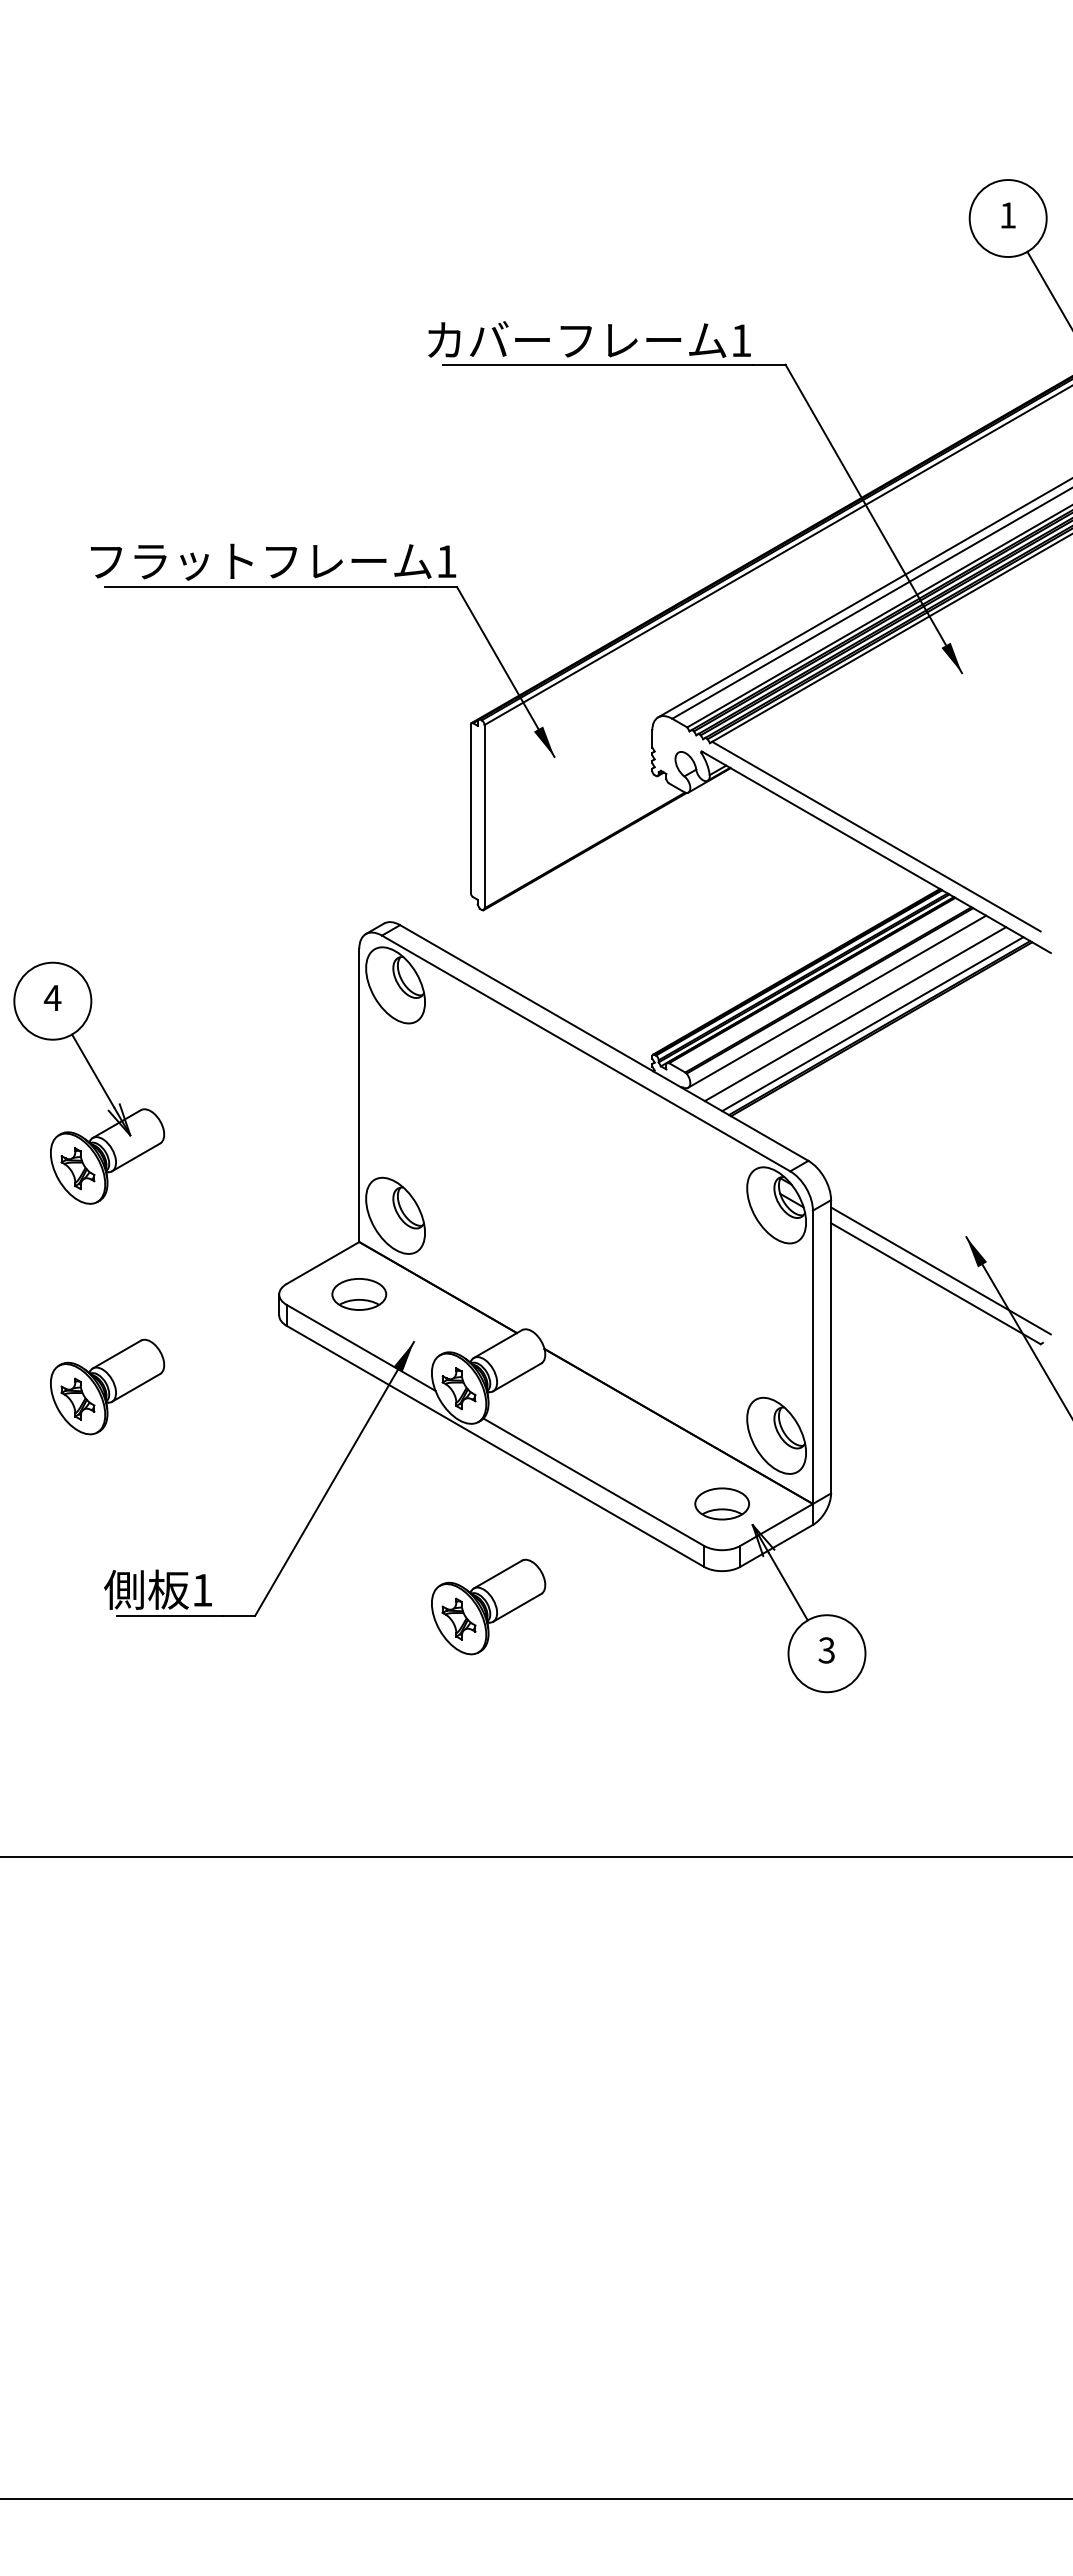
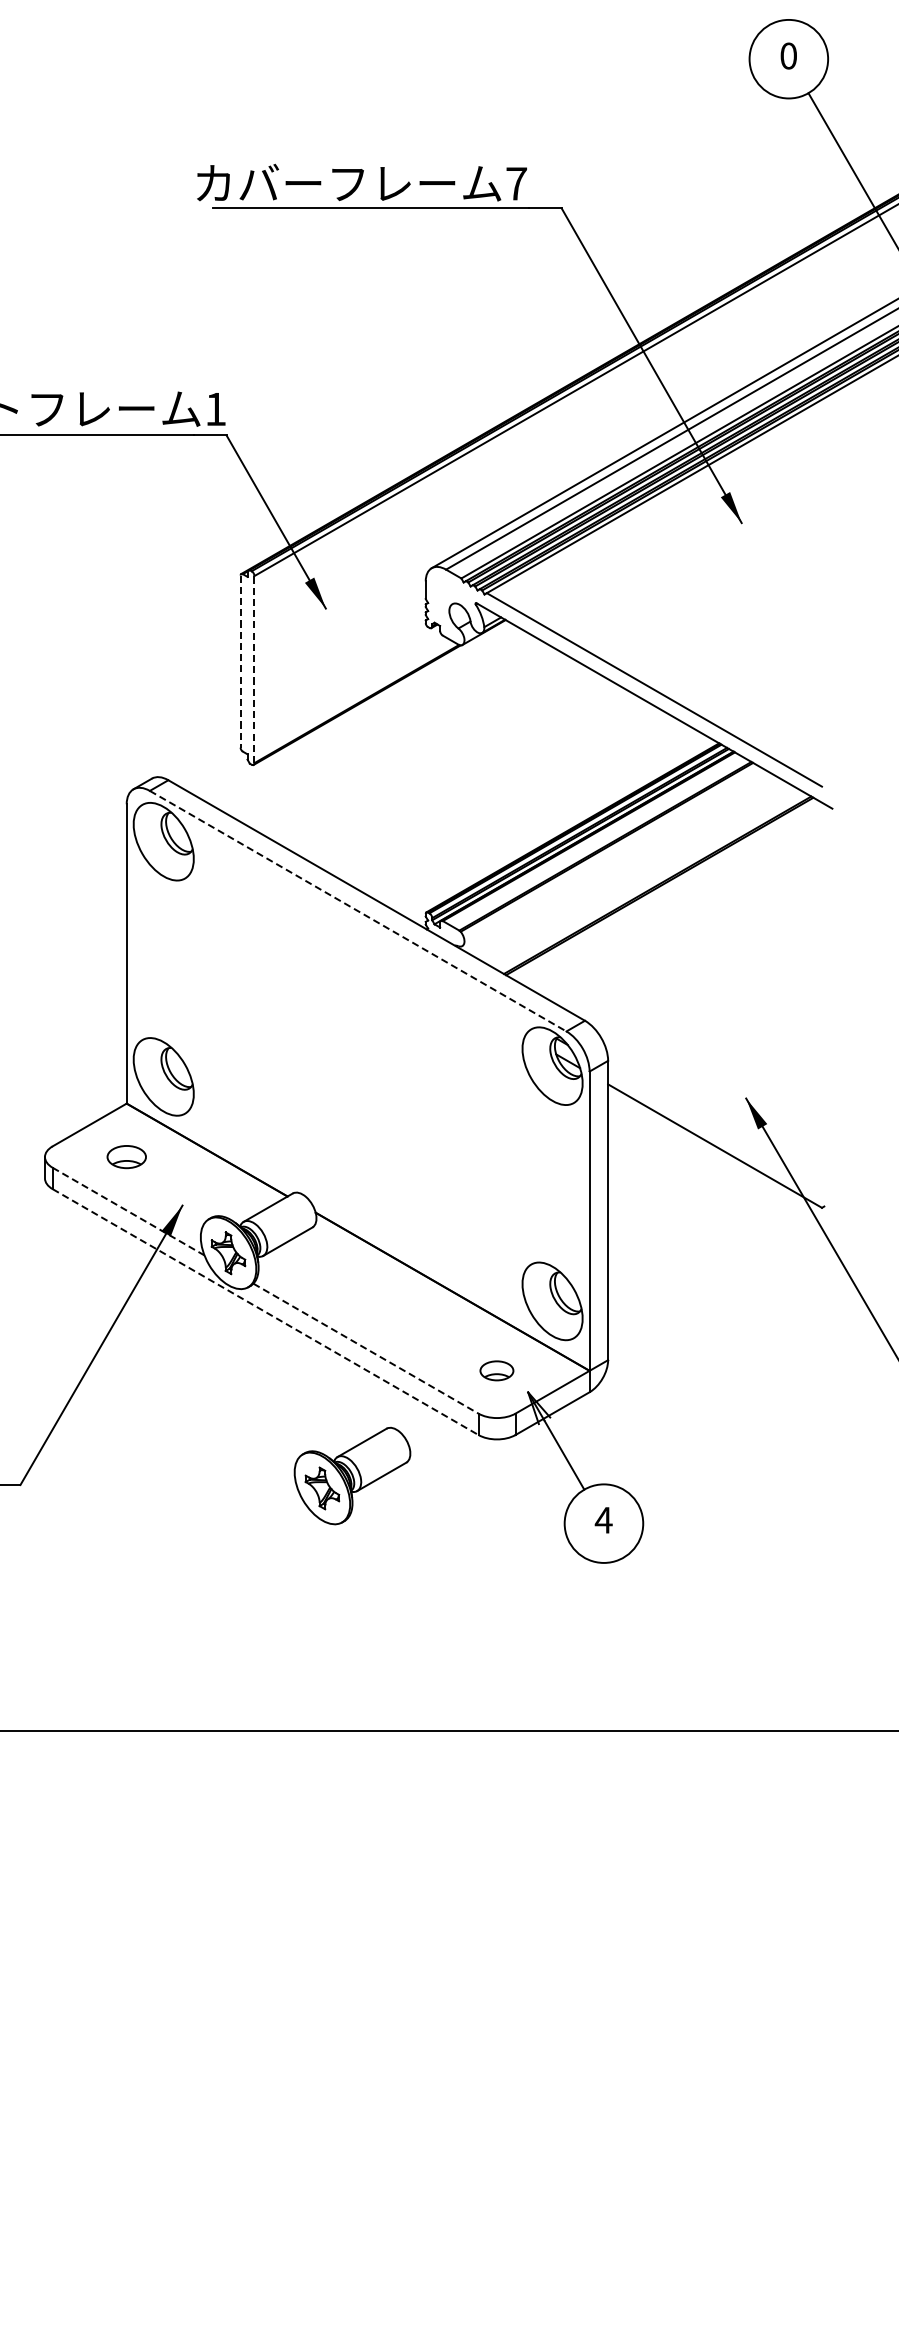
text: (1008, 215) -> (789, 56), 1 -> 0
text: (741, 340) -> (516, 183), 1 -> 7
line: (470, 809) -> (240, 662), solid -> dashed
line: (484, 816) -> (254, 669), solid -> dashed
line: (837, 1001) -> (614, 858), removed
line: (855, 1014) -> (633, 871), removed
line: (872, 1024) -> (650, 881), removed
line: (586, 1053) -> (358, 911), solid -> dashed
line: (940, 1270) -> (719, 1132), removed
part: (359, 1294) -> (126, 1157), size x0.7
line: (361, 1347) -> (128, 1211), solid -> dashed
line: (495, 1446) -> (265, 1312), solid -> dashed
line: (594, 1482) -> (366, 1348), solid -> dashed
part: (721, 1503) -> (496, 1370), size x0.6
part: (488, 1606) -> (352, 1475), moved
text: (826, 1650) -> (603, 1520), 3 -> 4

